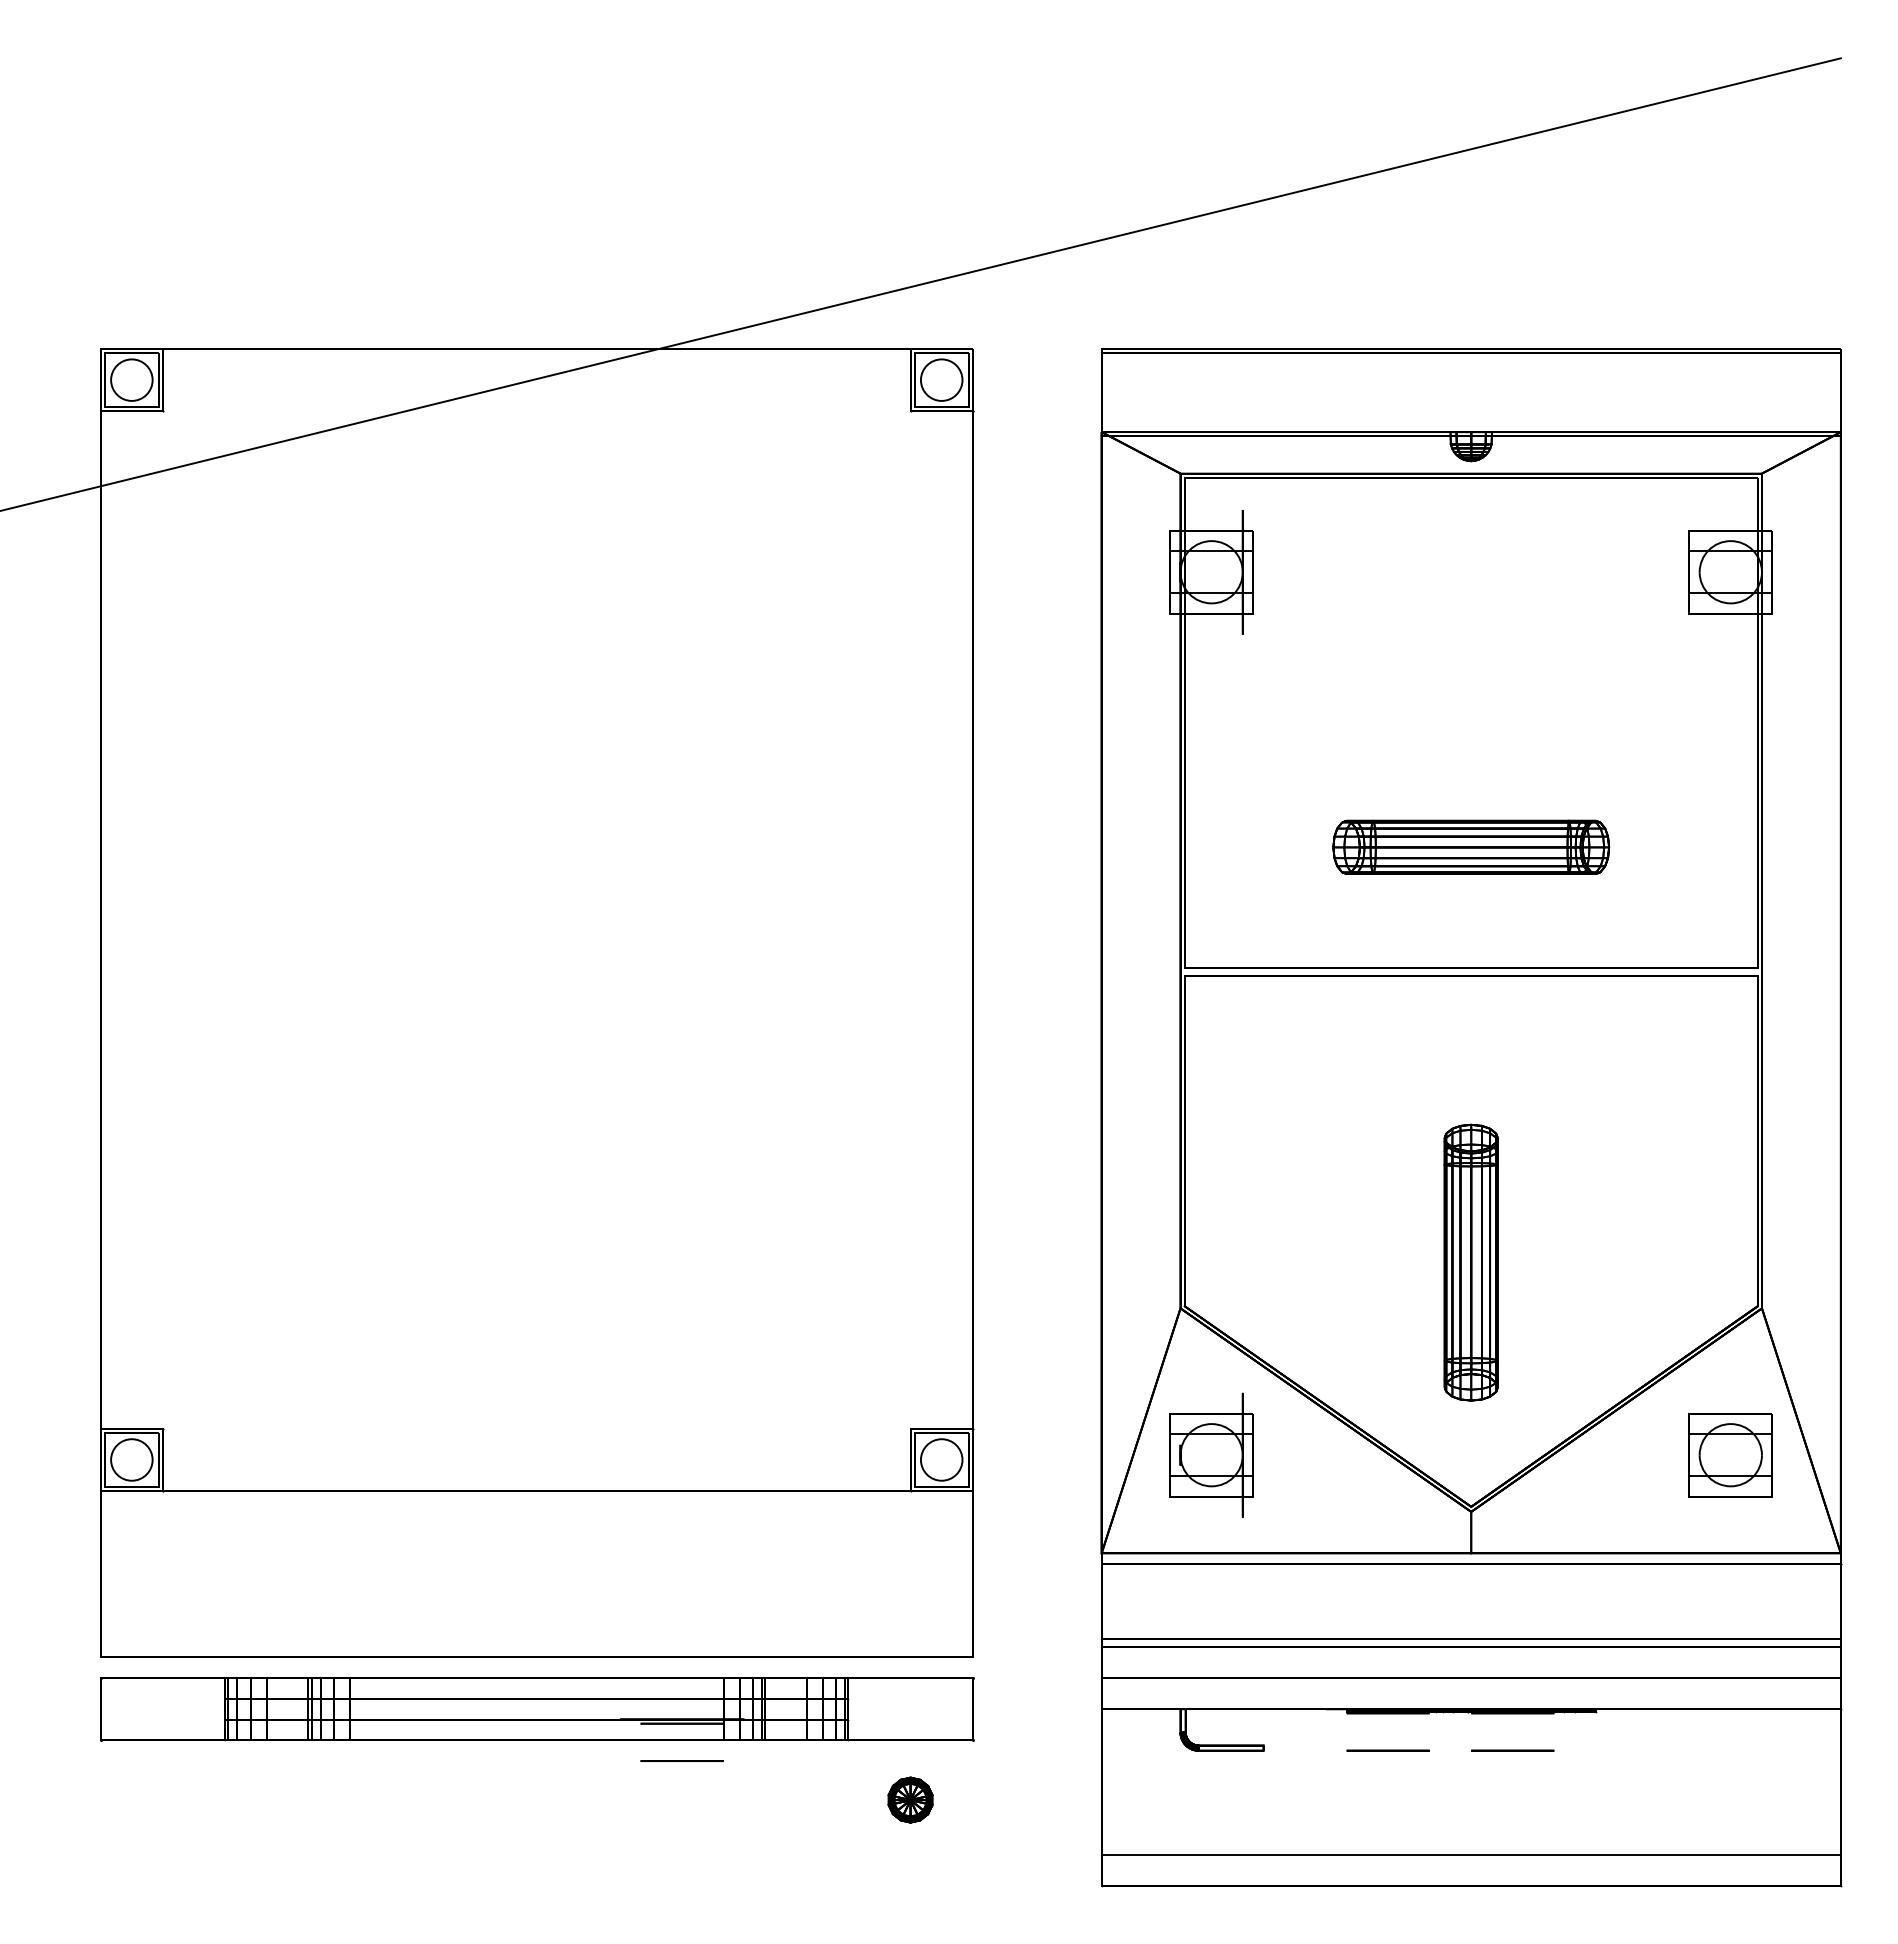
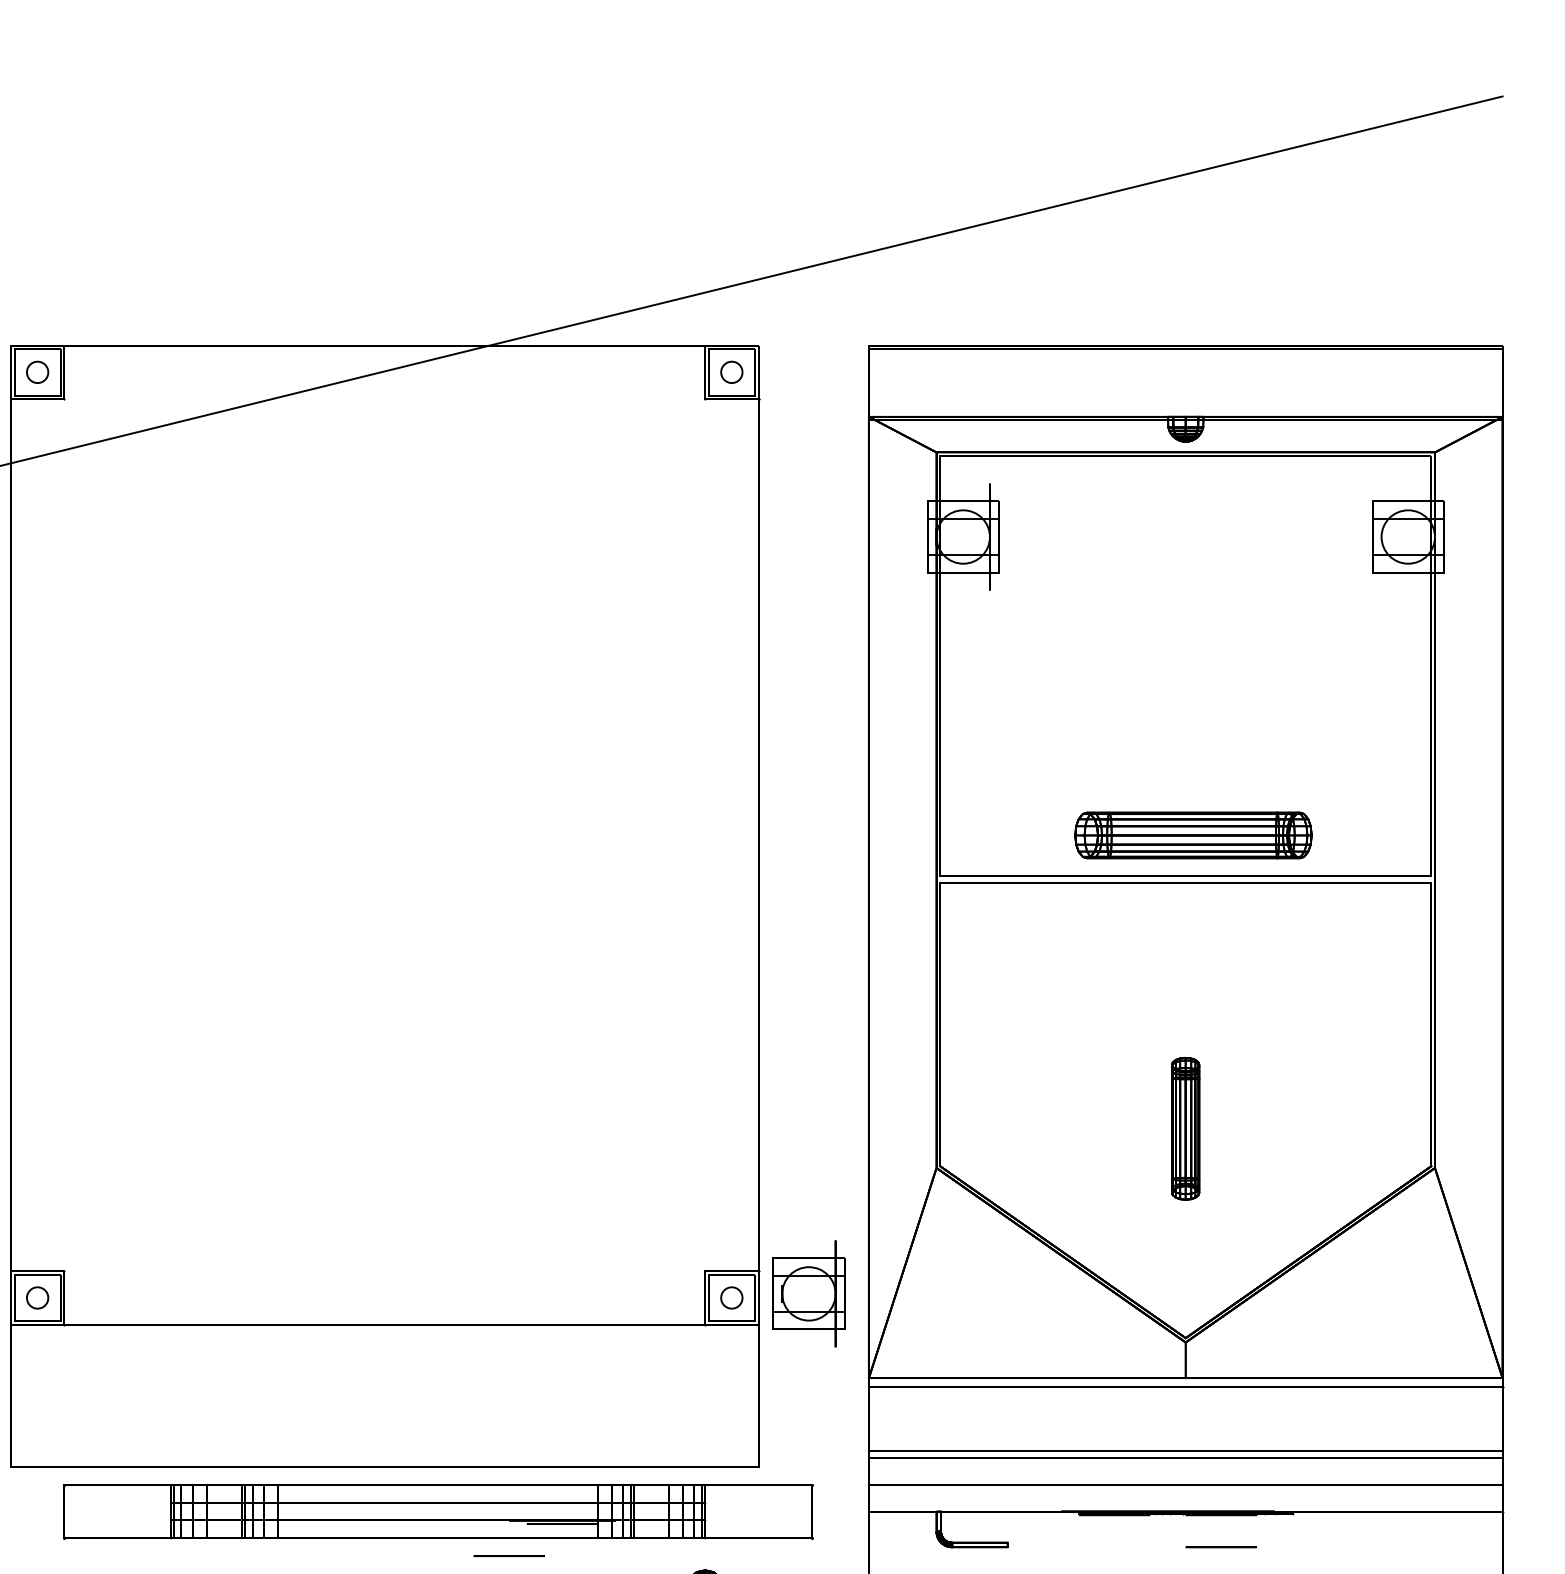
circle: (131, 379) -> (37, 371), size x0.6
circle: (941, 379) -> (731, 371), size x0.6
part: (1471, 846) -> (1193, 834), moved
part: (1470, 1262) -> (1185, 1128), size x0.6
part: (1211, 1454) -> (808, 1293), moved
part: (1730, 1455) -> (1407, 1294), removed
circle: (131, 1459) -> (37, 1297), size x0.6
circle: (941, 1459) -> (731, 1297), size x0.6
part: (537, 1709) -> (438, 1511), moved
circle: (1387, 1750) -> (1113, 1547), removed

